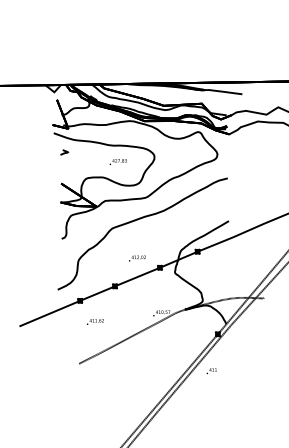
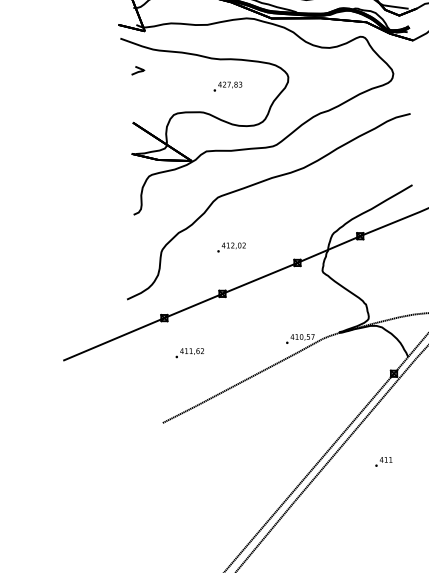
text: (137, 258) -> (231, 247), moved
text: (211, 371) -> (383, 462), moved

